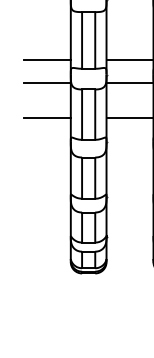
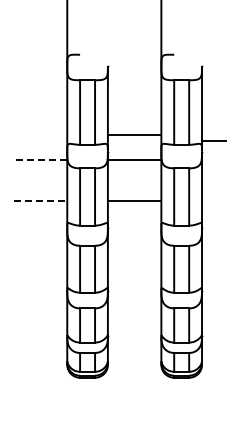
line: (47, 59) -> (40, 134), removed
line: (47, 82) -> (40, 160), solid -> dashed
line: (47, 118) -> (40, 201), solid -> dashed

